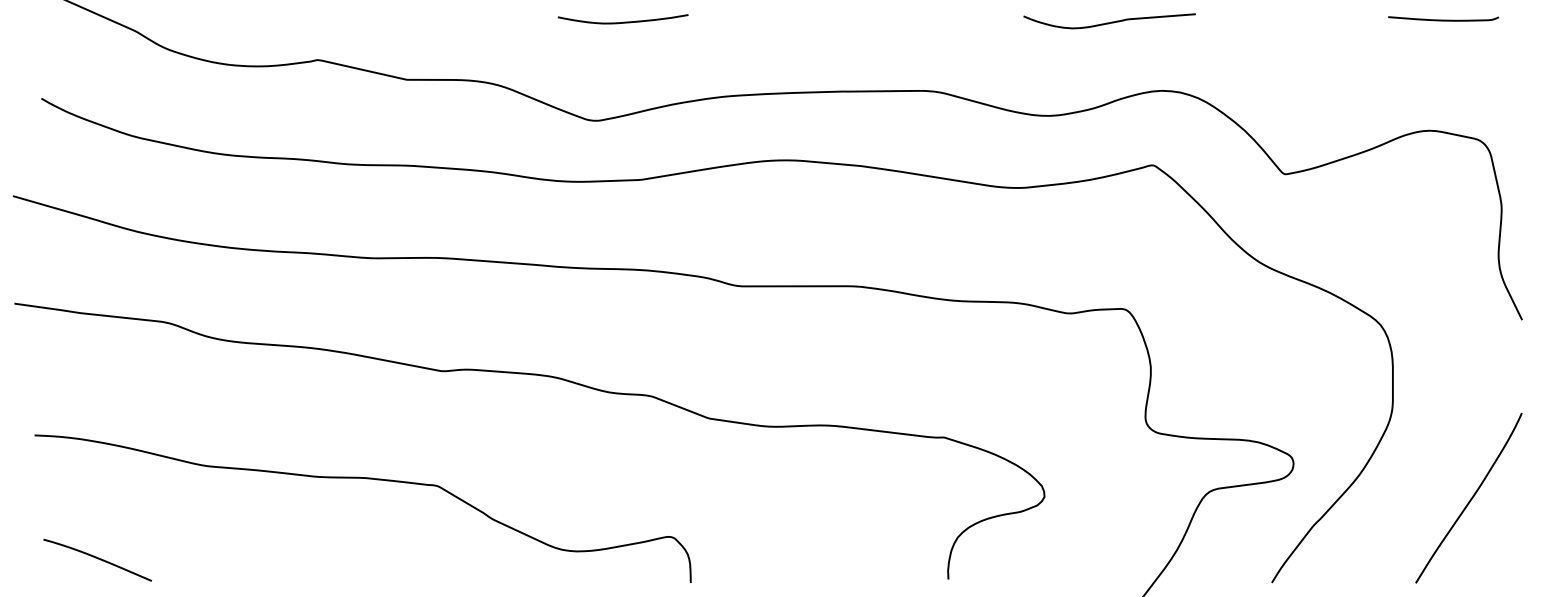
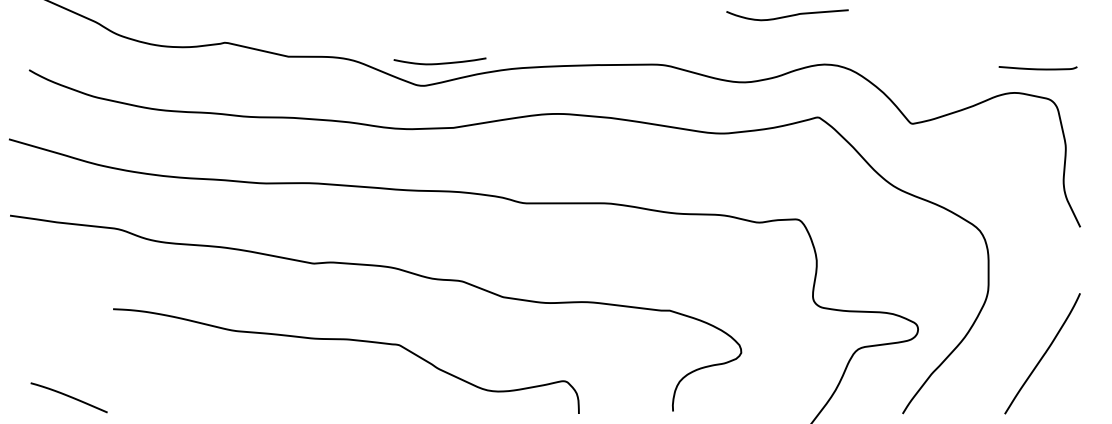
curve: (1443, 19) -> (1038, 68), moved
curve: (623, 21) -> (440, 62), moved
curve: (366, 479) -> (348, 340), moved

